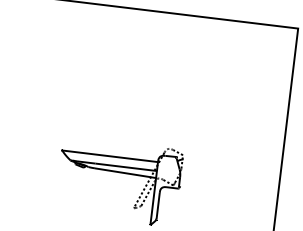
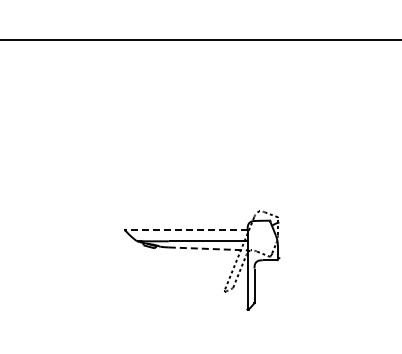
line: (110, 156) -> (186, 229), solid -> dashed
line: (125, 172) -> (208, 248), solid -> dashed

